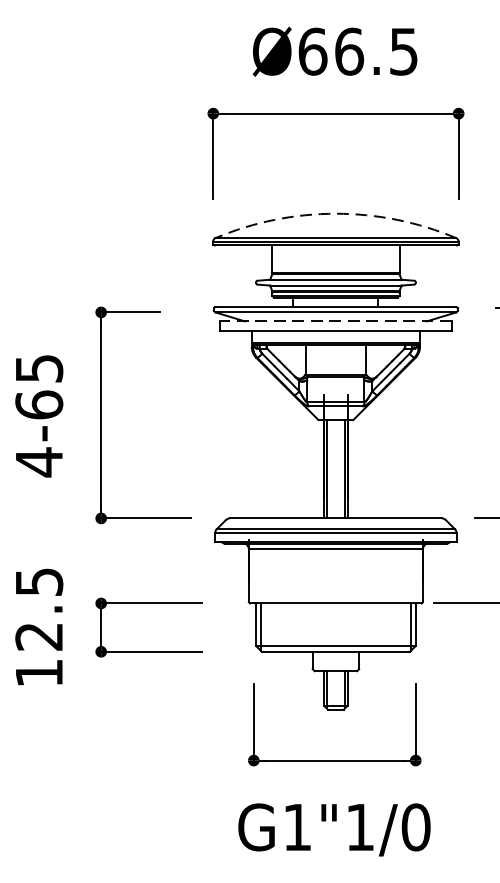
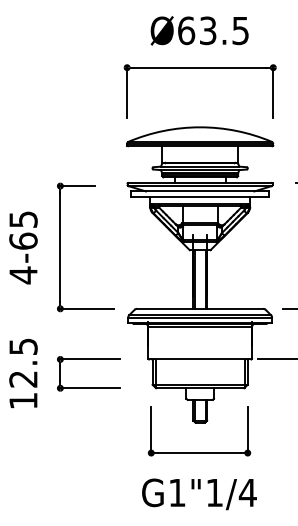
text: (348, 51) -> (207, 30), Ø66.5 -> Ø63.5
arc: (336, 214) -> (200, 127), dashed -> solid
line: (334, 321) -> (199, 191), dashed -> solid
text: (415, 826) -> (247, 492), G1"1/0 -> G1"1/4

